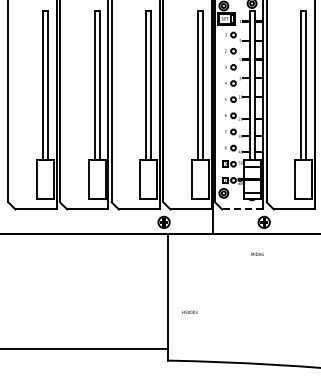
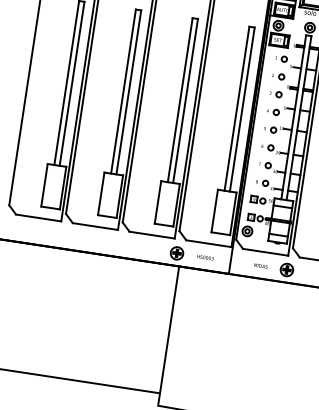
line: (242, 209) -> (265, 252), dashed -> solid
text: (257, 253) -> (261, 265), moved
text: (189, 311) -> (205, 256), moved

